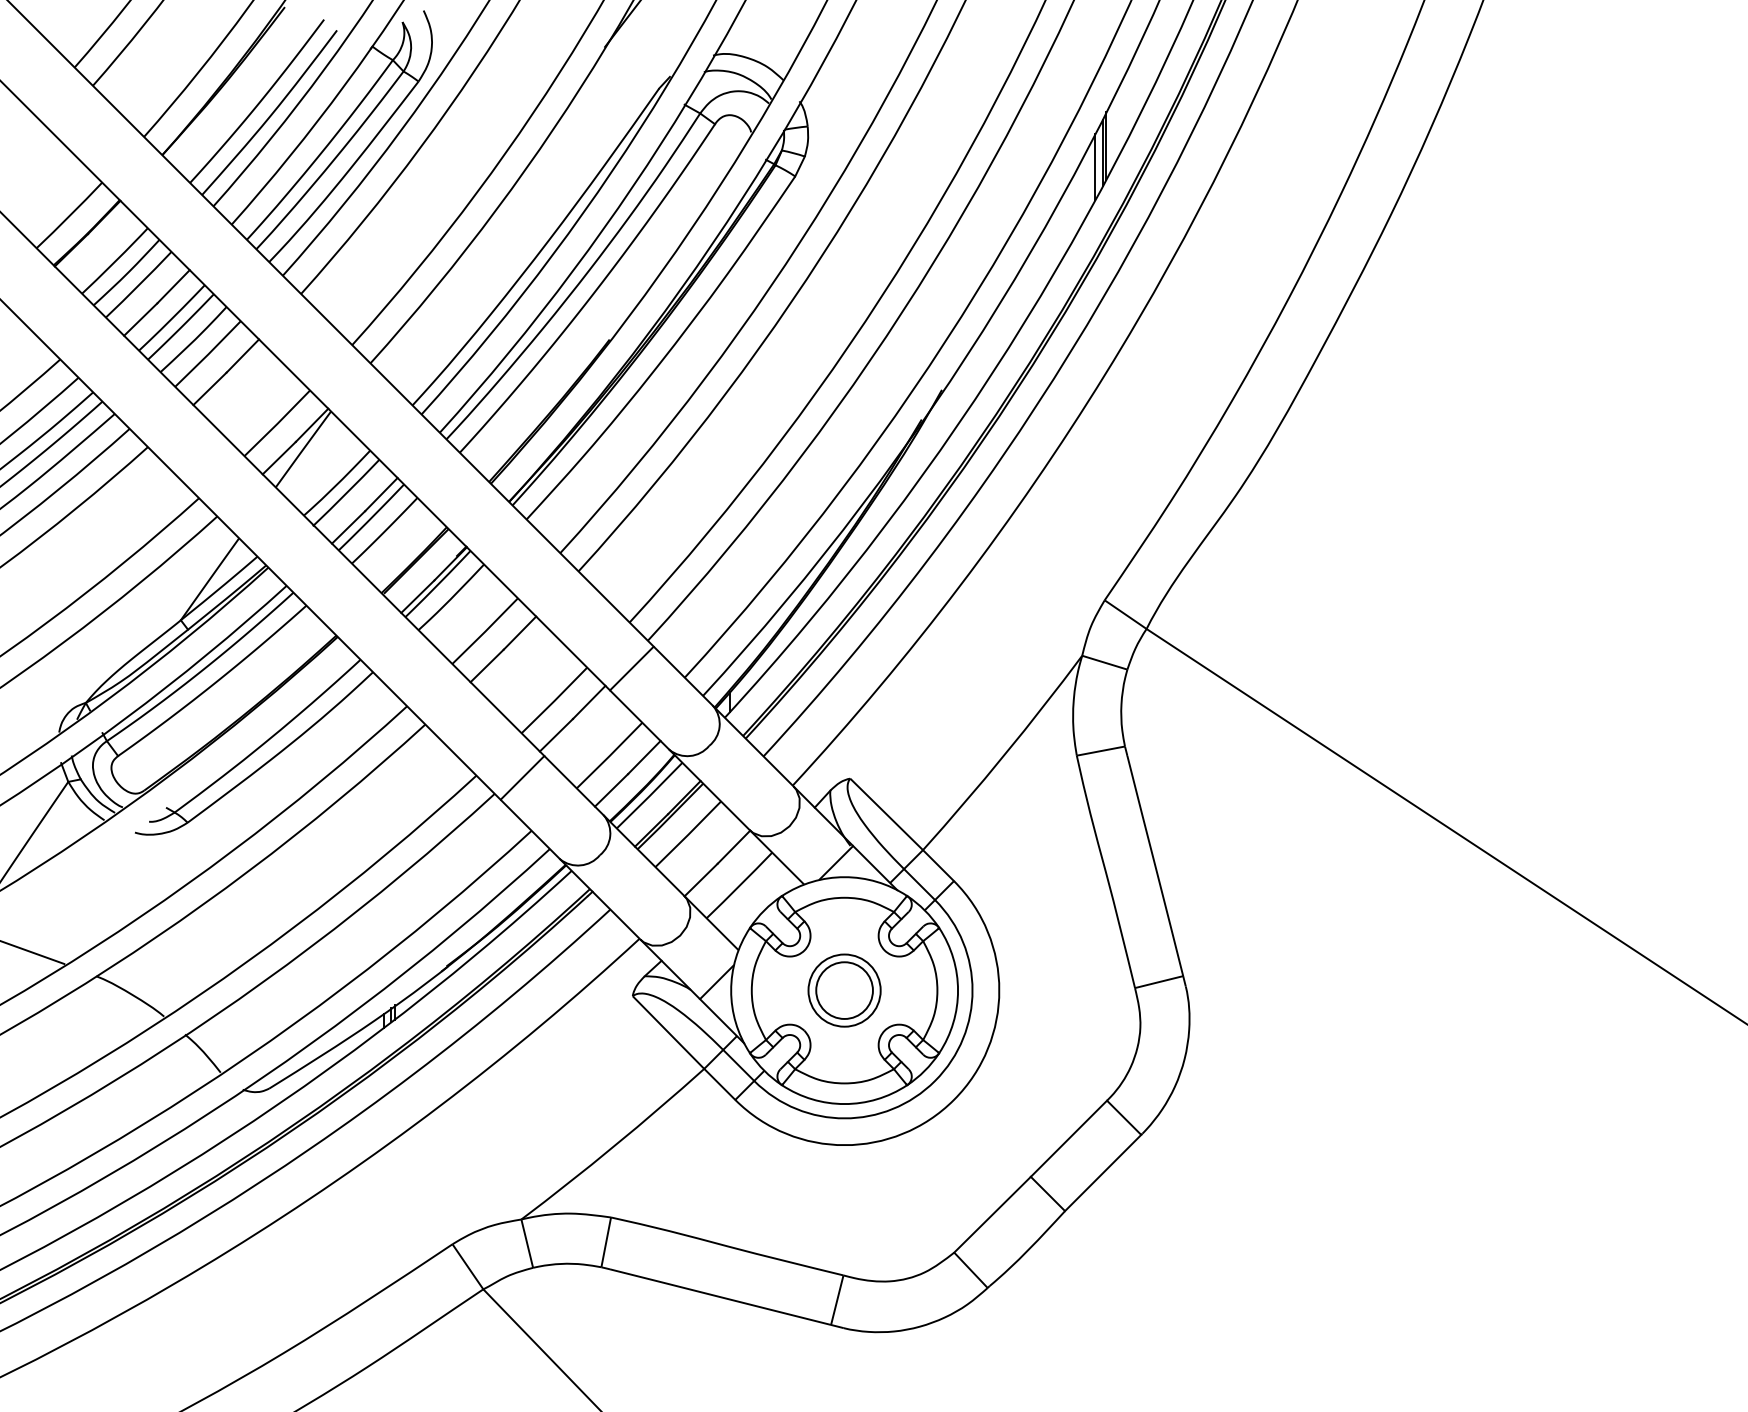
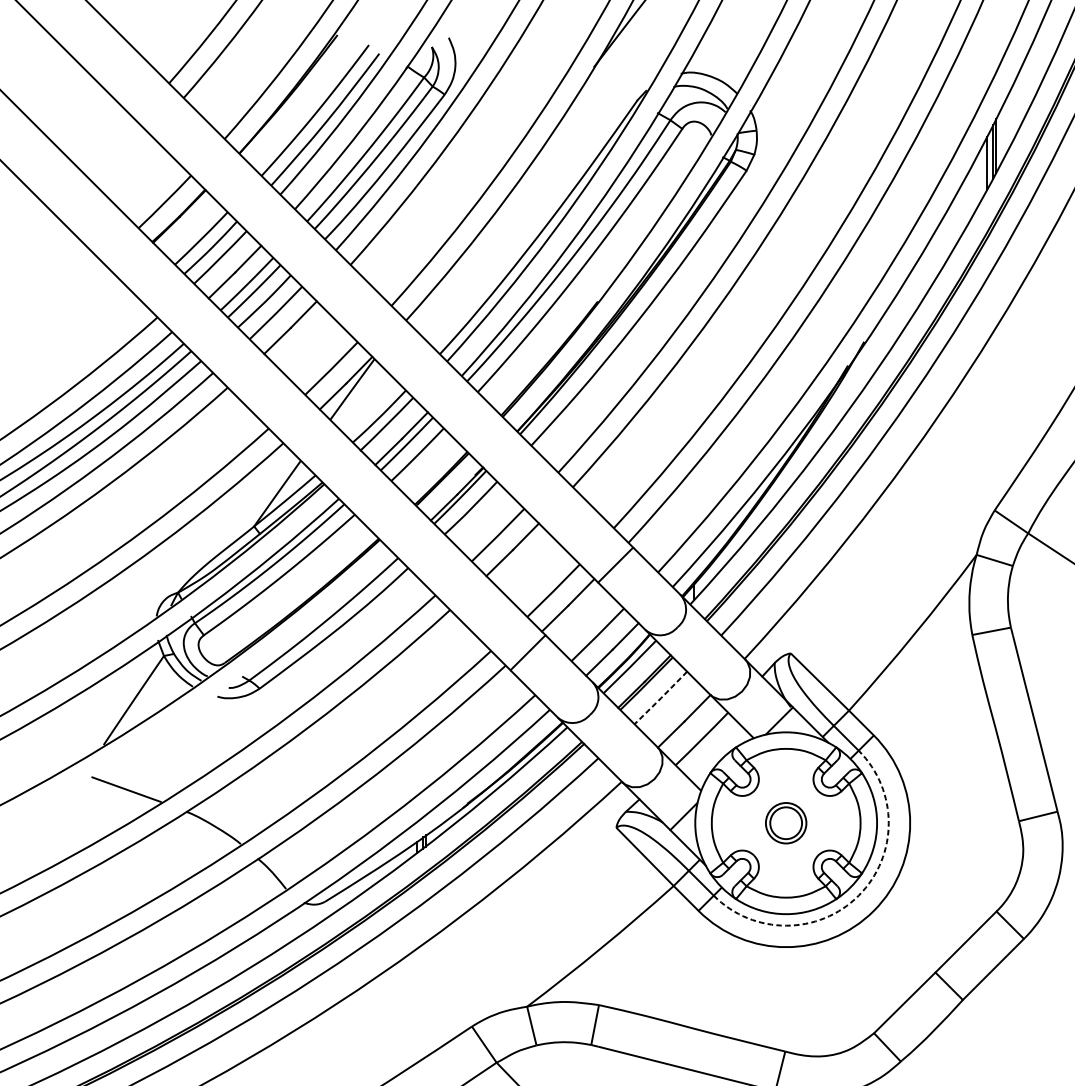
line: (688, 834) -> (661, 698), solid -> dashed
part: (844, 990) -> (786, 823), size x0.7
arc: (935, 1080) -> (859, 895), solid -> dashed

